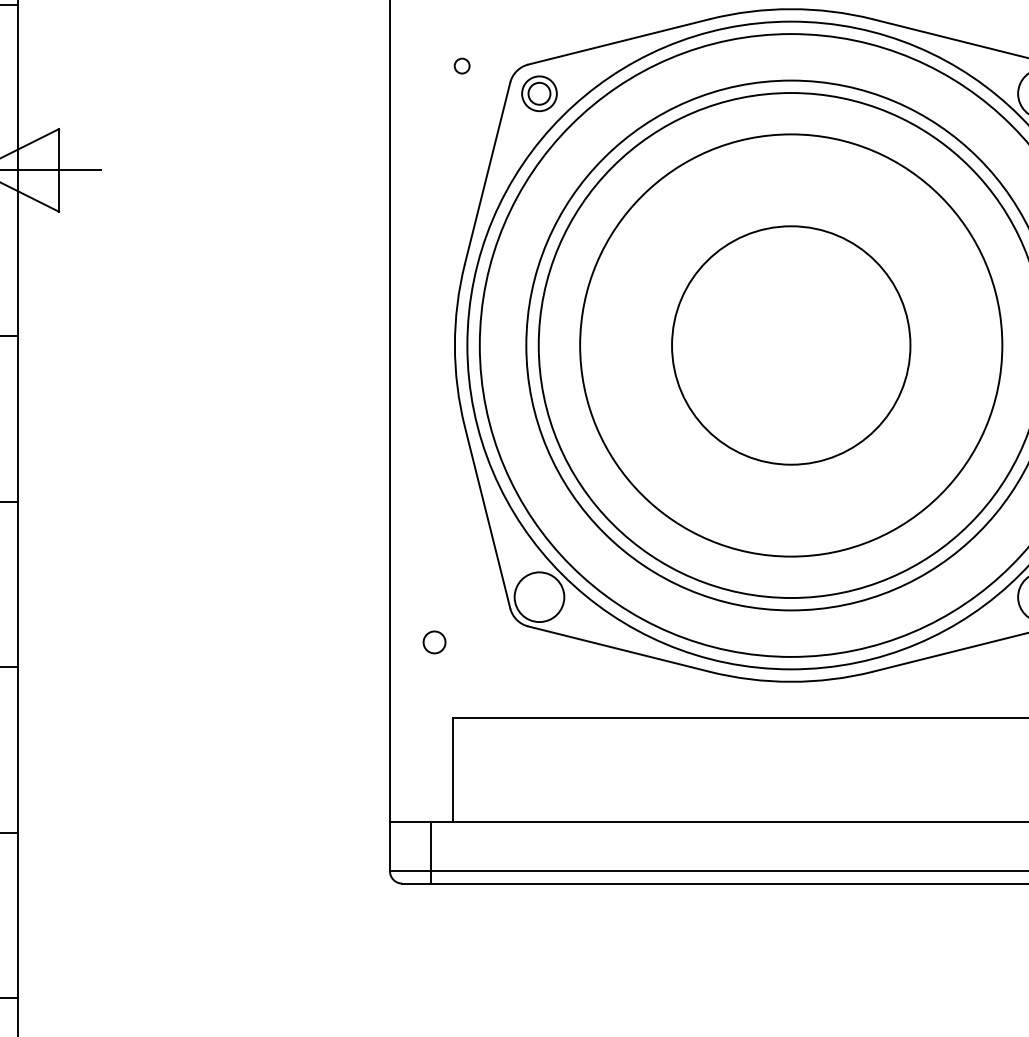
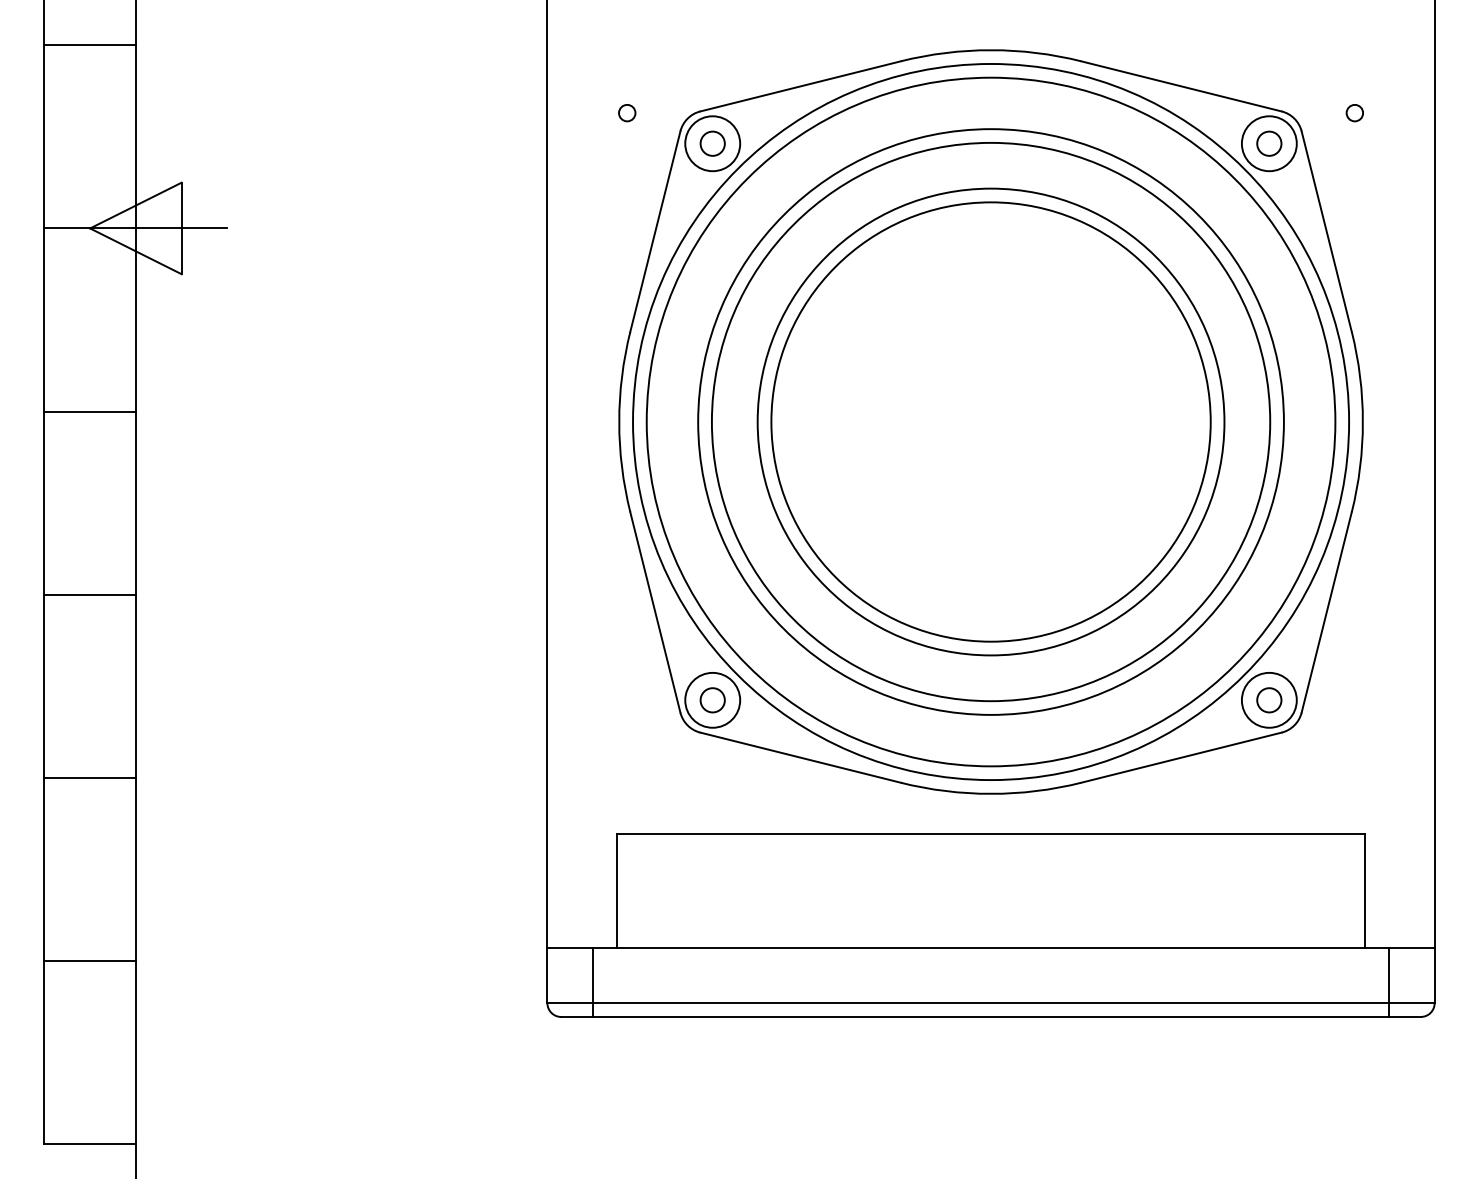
circle: (539, 93) -> (712, 143), size x1.43
circle: (790, 345) -> (990, 421), size x1.67
circle: (434, 642) -> (712, 700), moved

